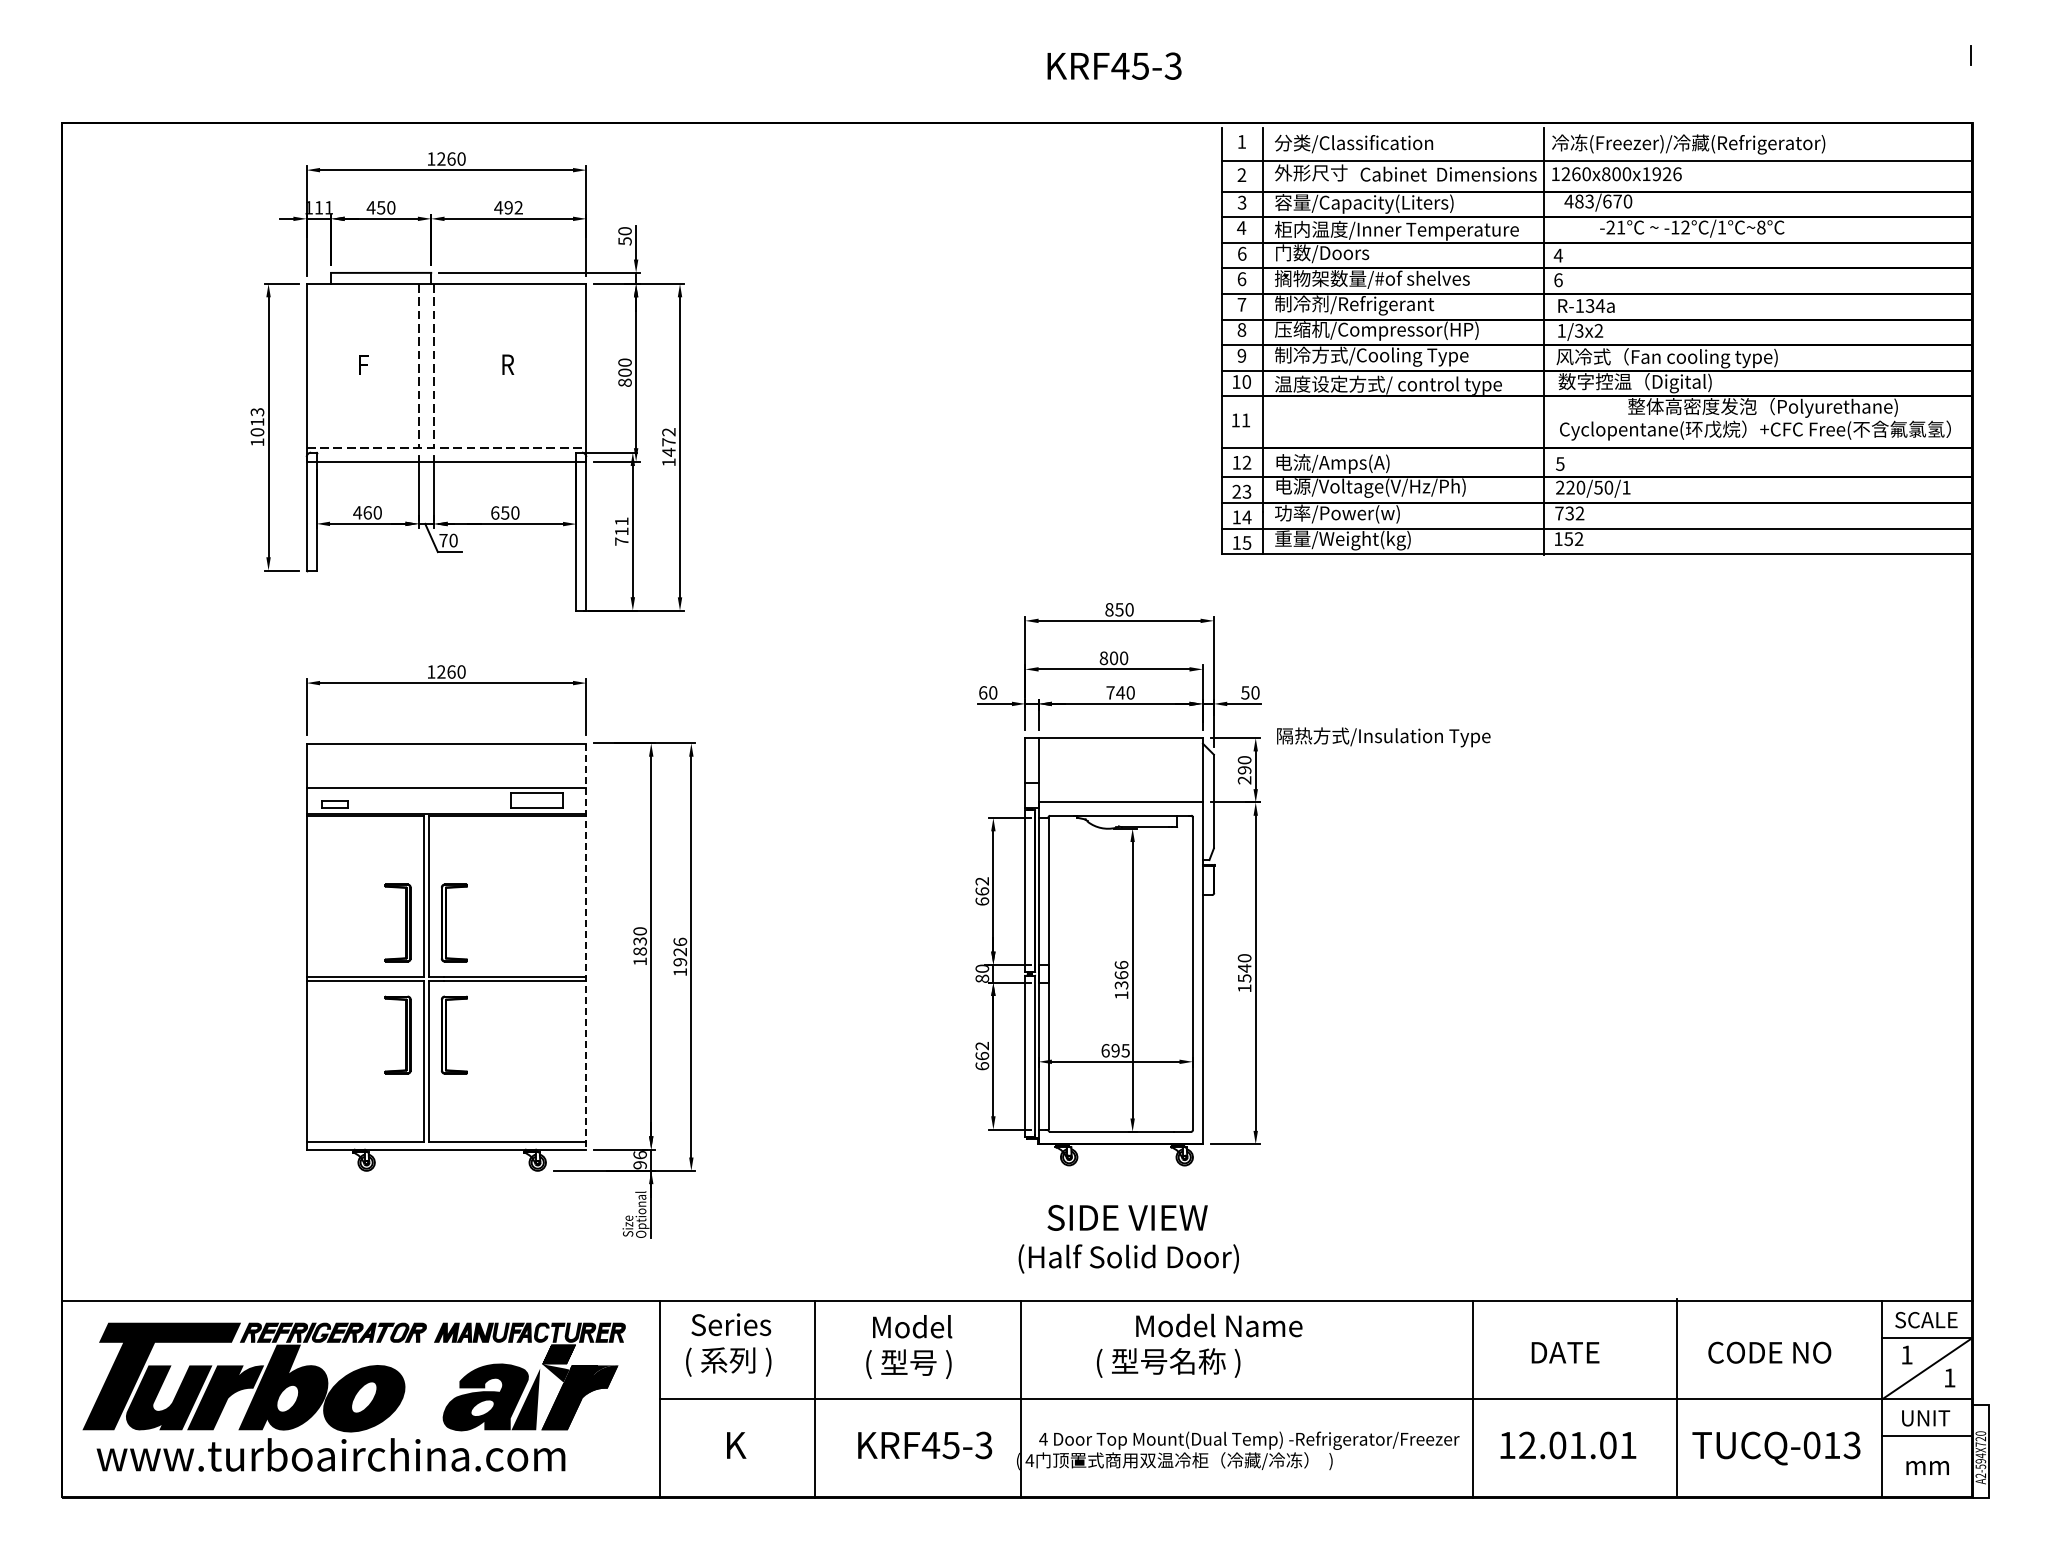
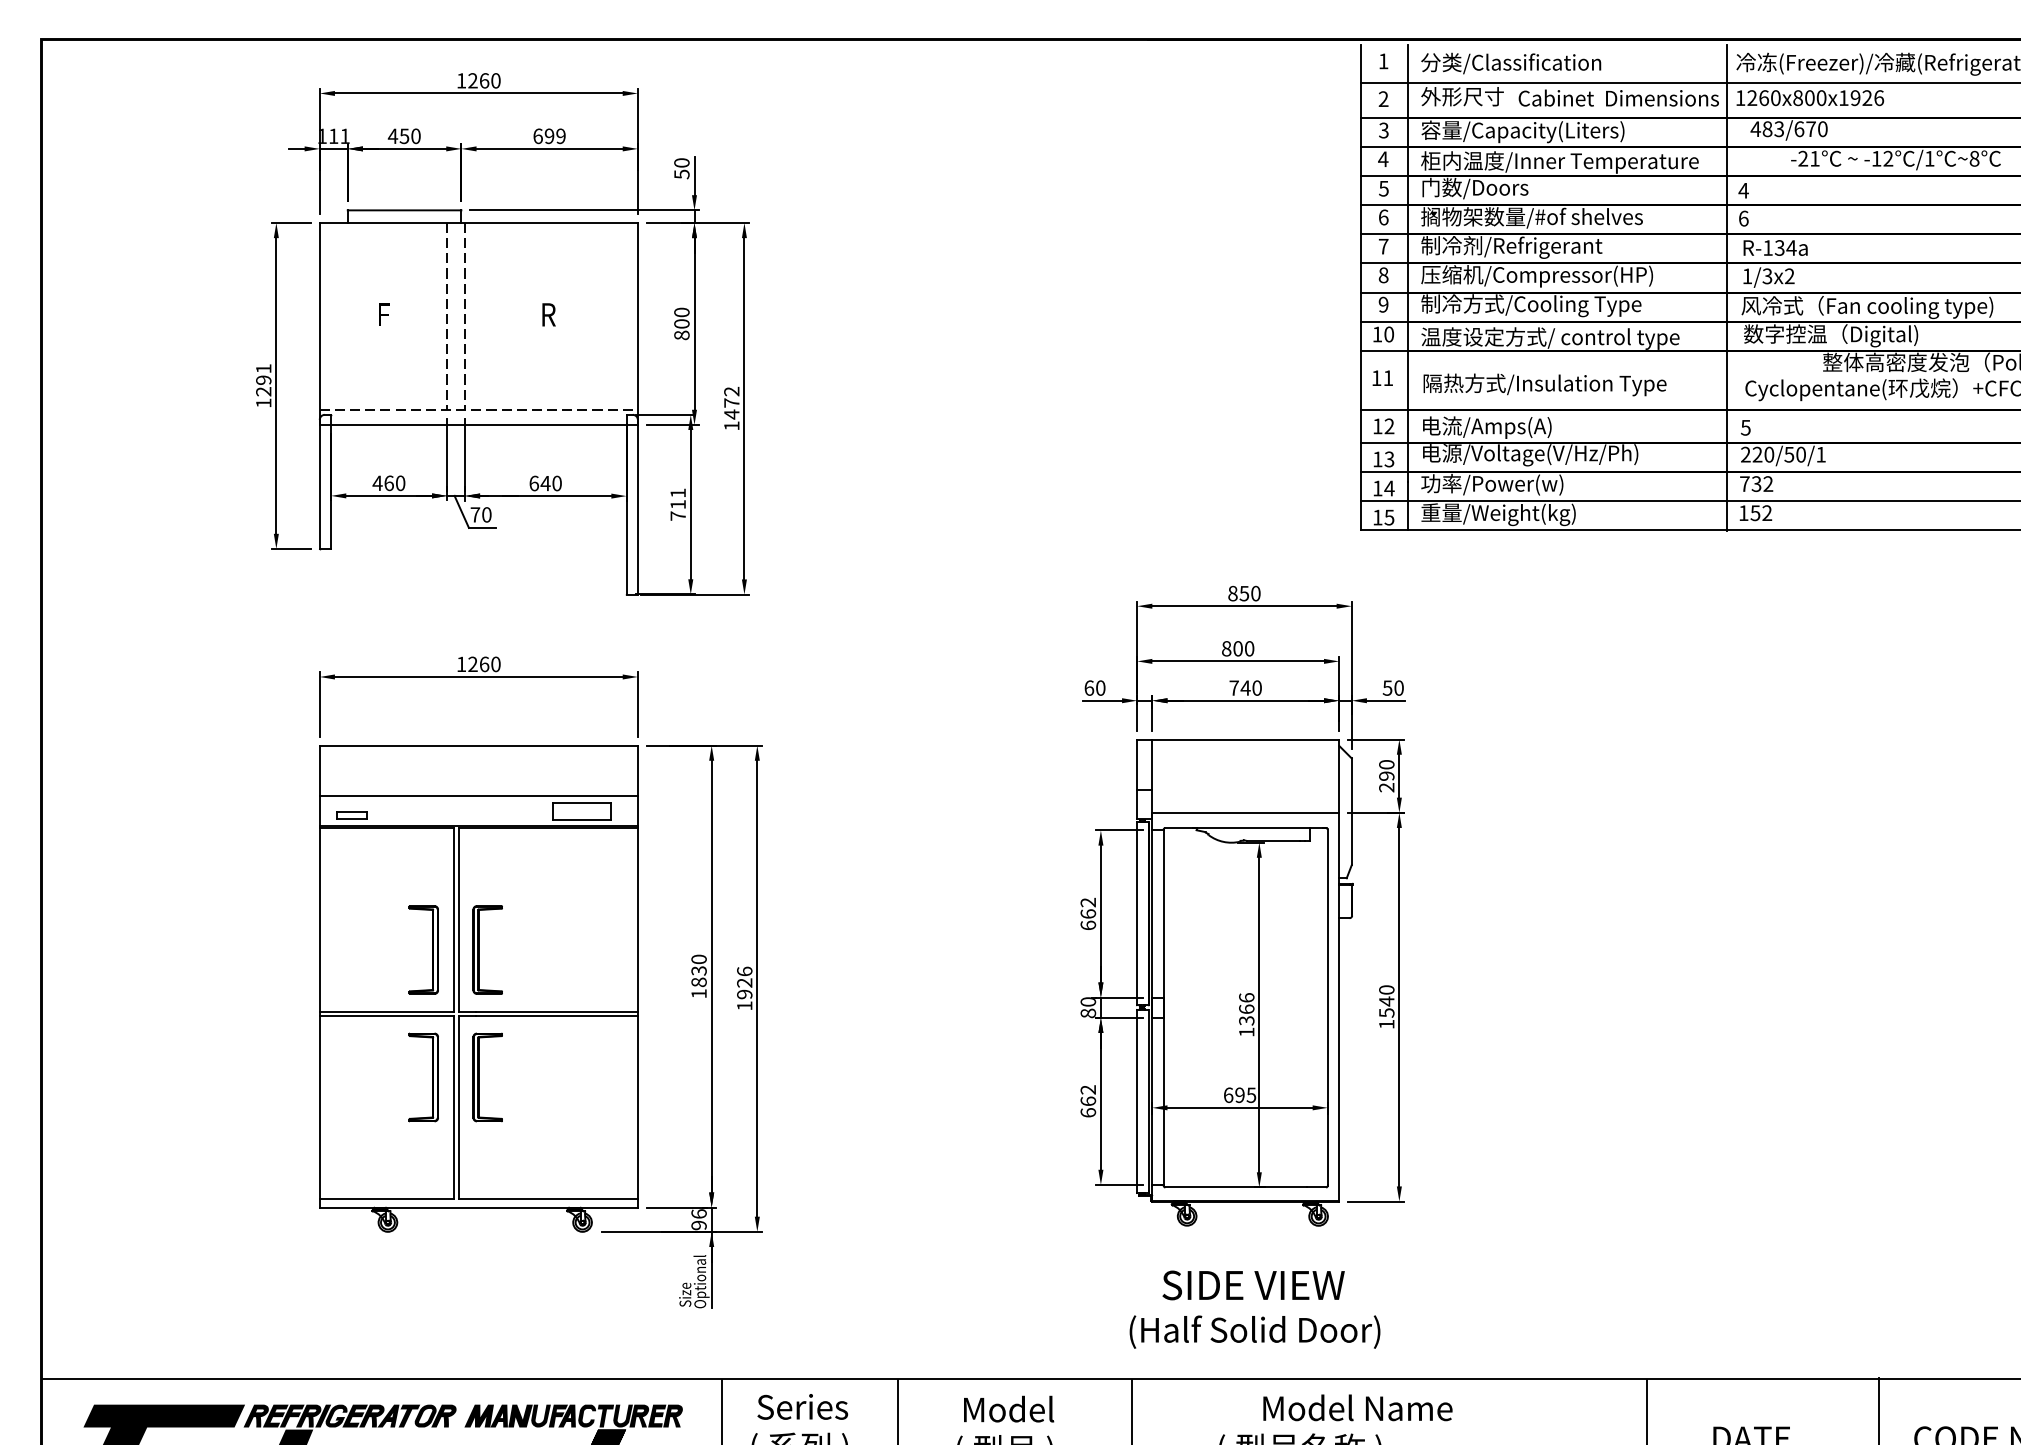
text: (508, 207) -> (549, 135), 492 -> 699
text: (1241, 253) -> (1383, 188), 6 -> 5
text: (257, 422) -> (263, 380), 1013 -> 1291
text: (1236, 491) -> (1377, 459), 23 -> 13
text: (504, 512) -> (544, 482), 650 -> 640
text: (1383, 737) -> (1544, 385), moved
line: (586, 947) -> (638, 977), dashed -> solid

